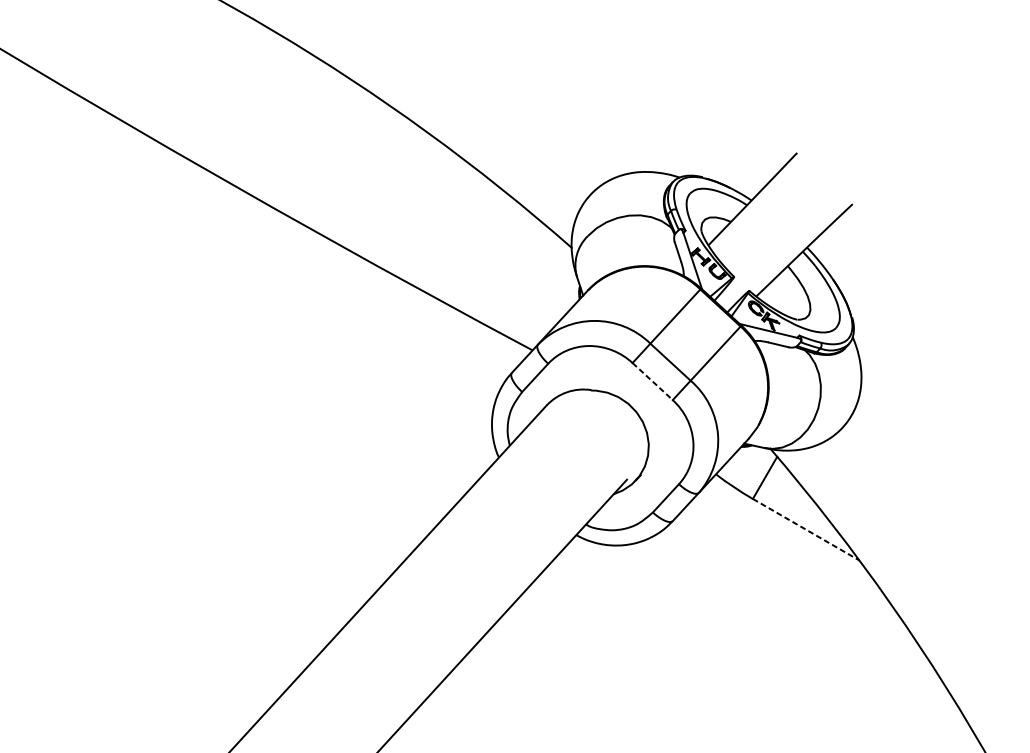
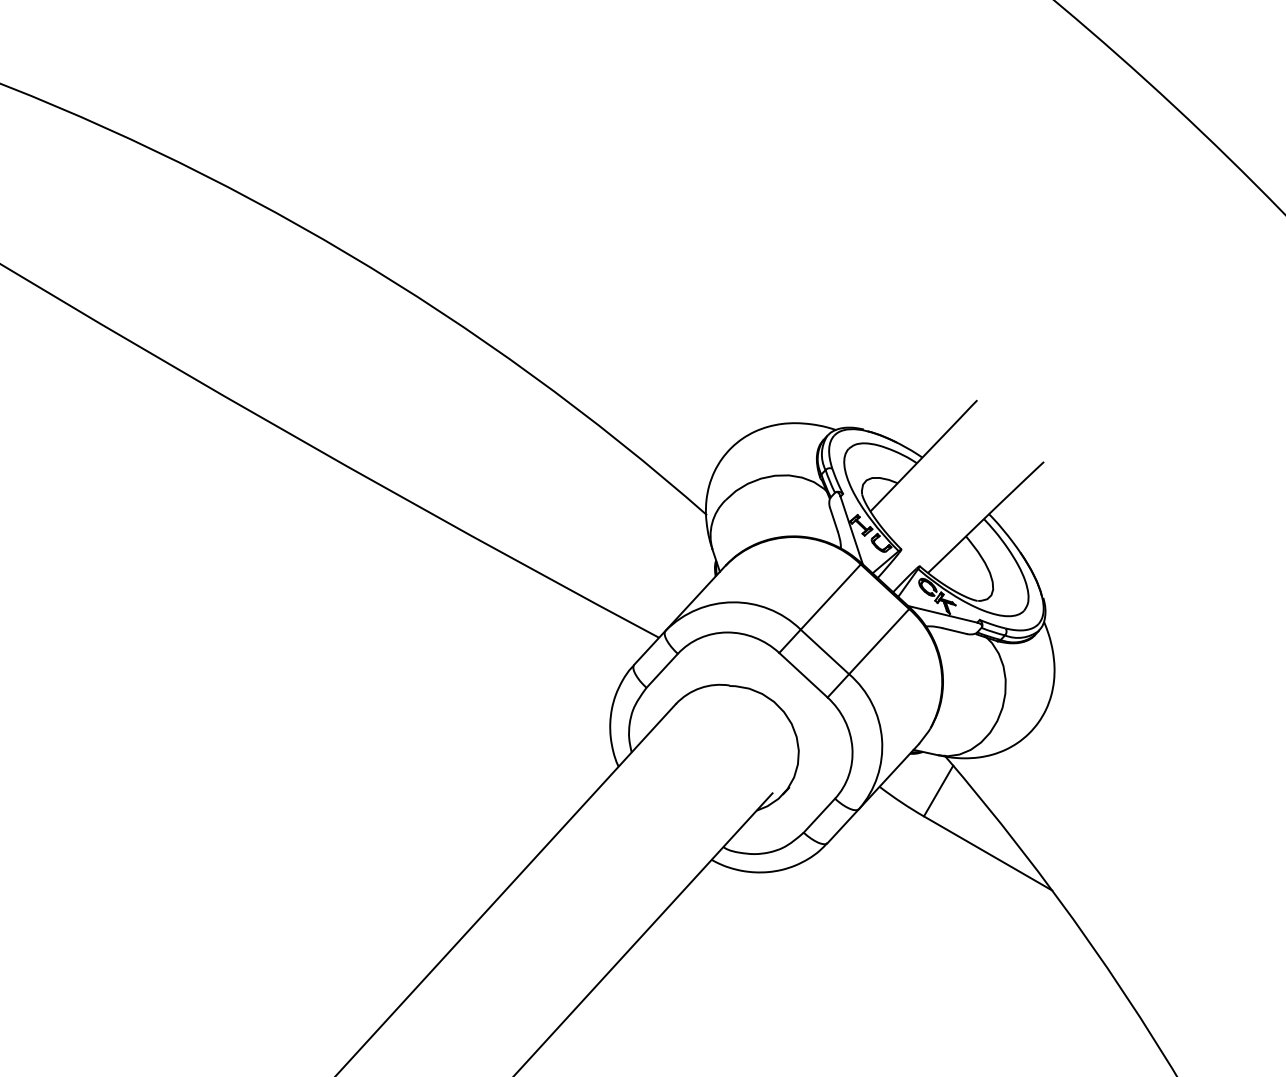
line: (652, 381) -> (803, 675), dashed -> solid
line: (806, 529) -> (988, 853), dashed -> solid

